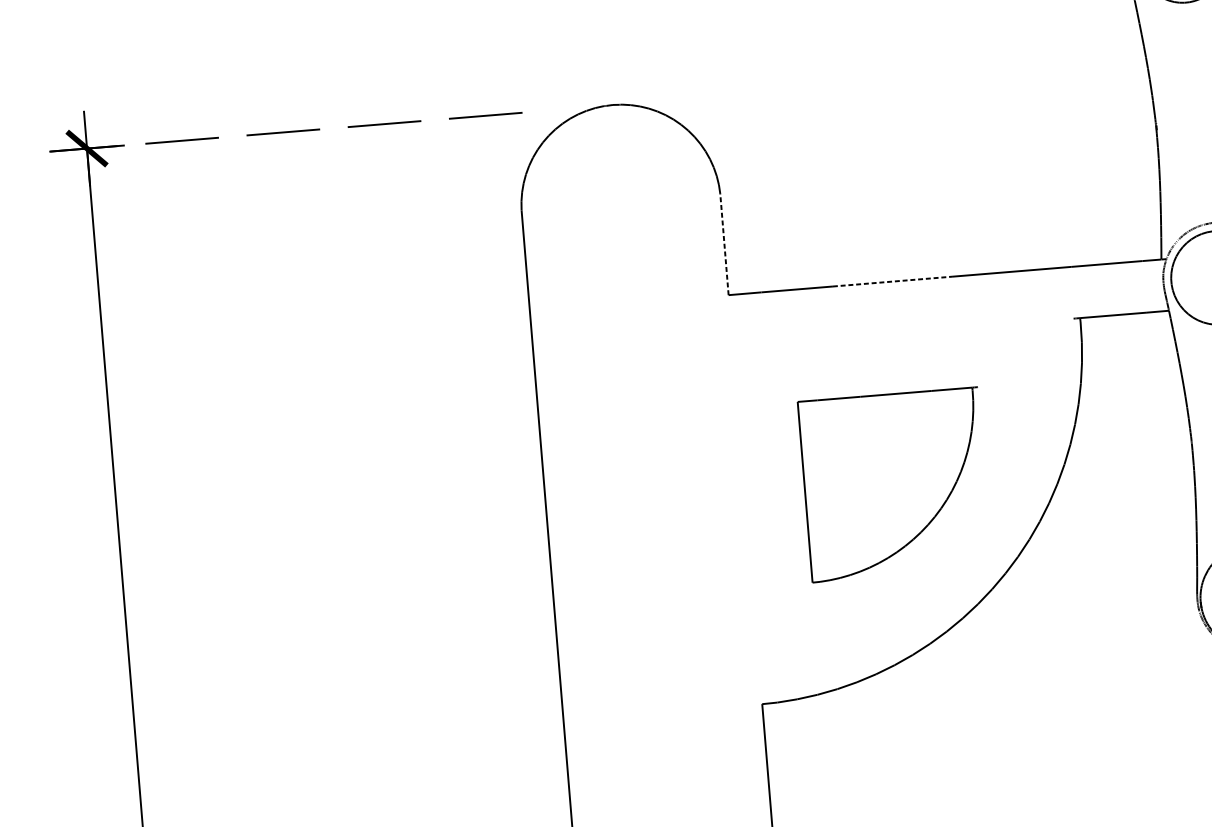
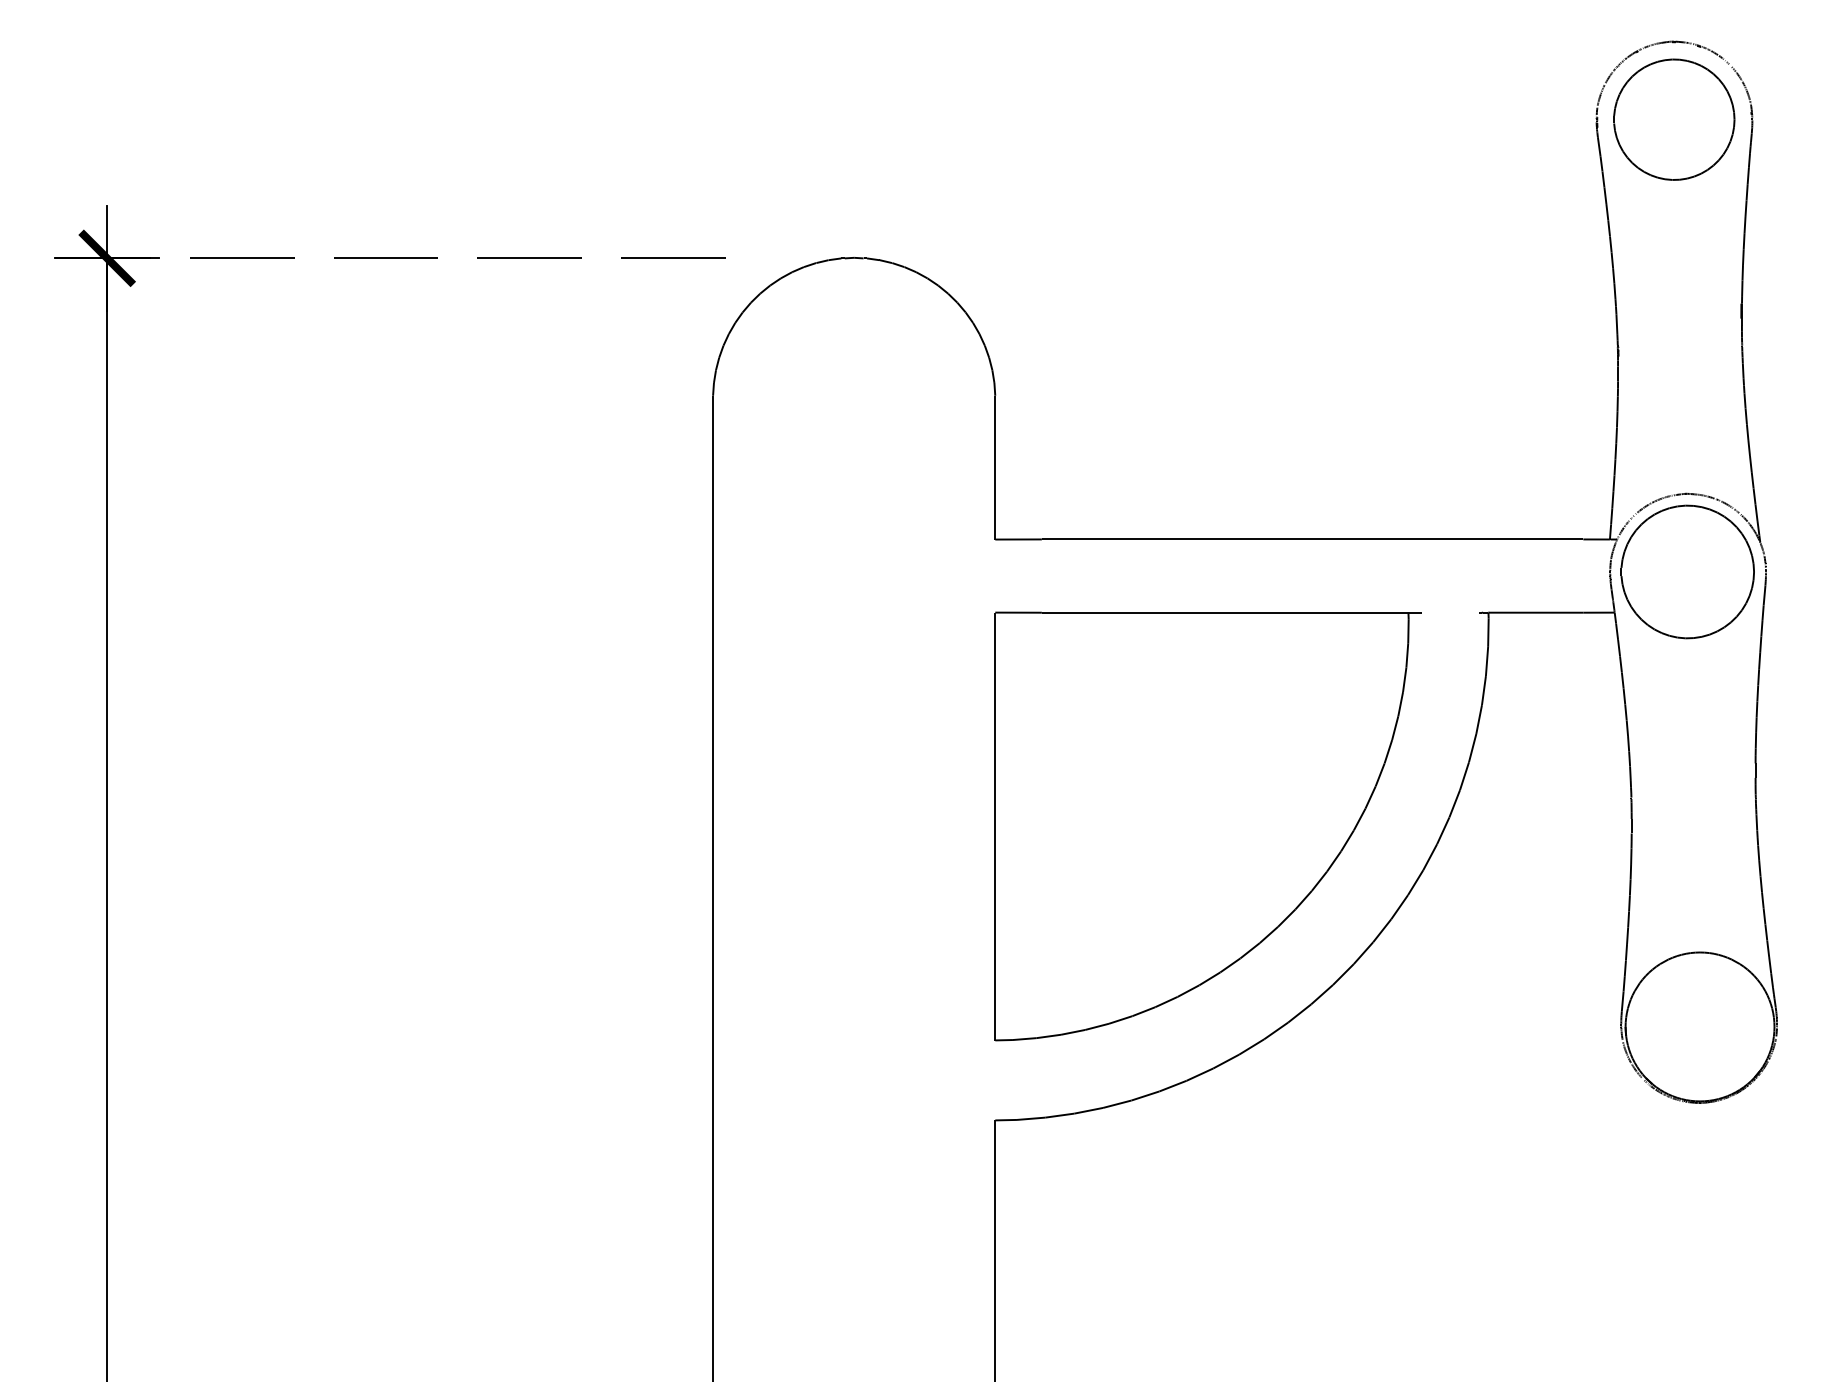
line: (724, 244) -> (995, 467), dashed -> solid
line: (892, 281) -> (1227, 539), dashed -> solid
part: (894, 484) -> (1207, 826), size x1.67

